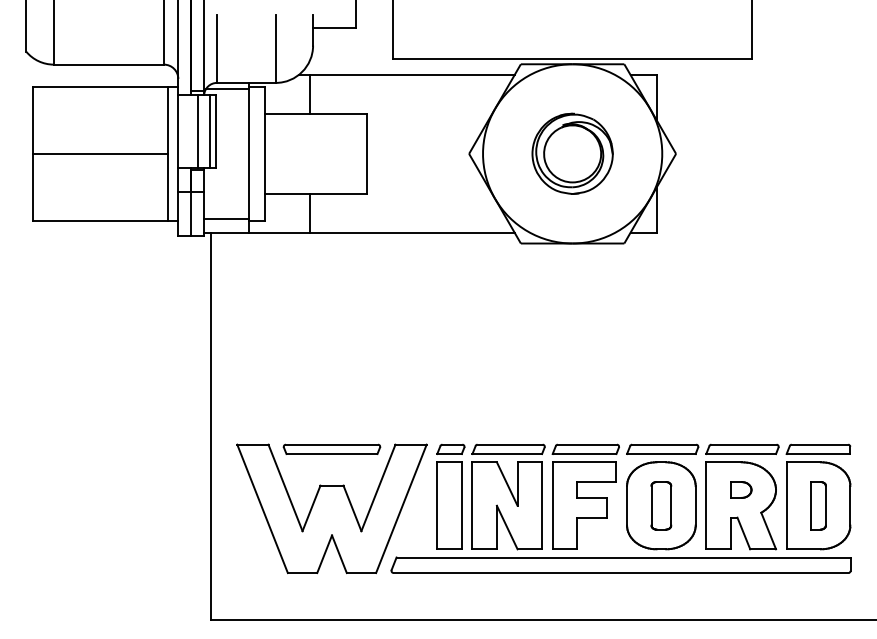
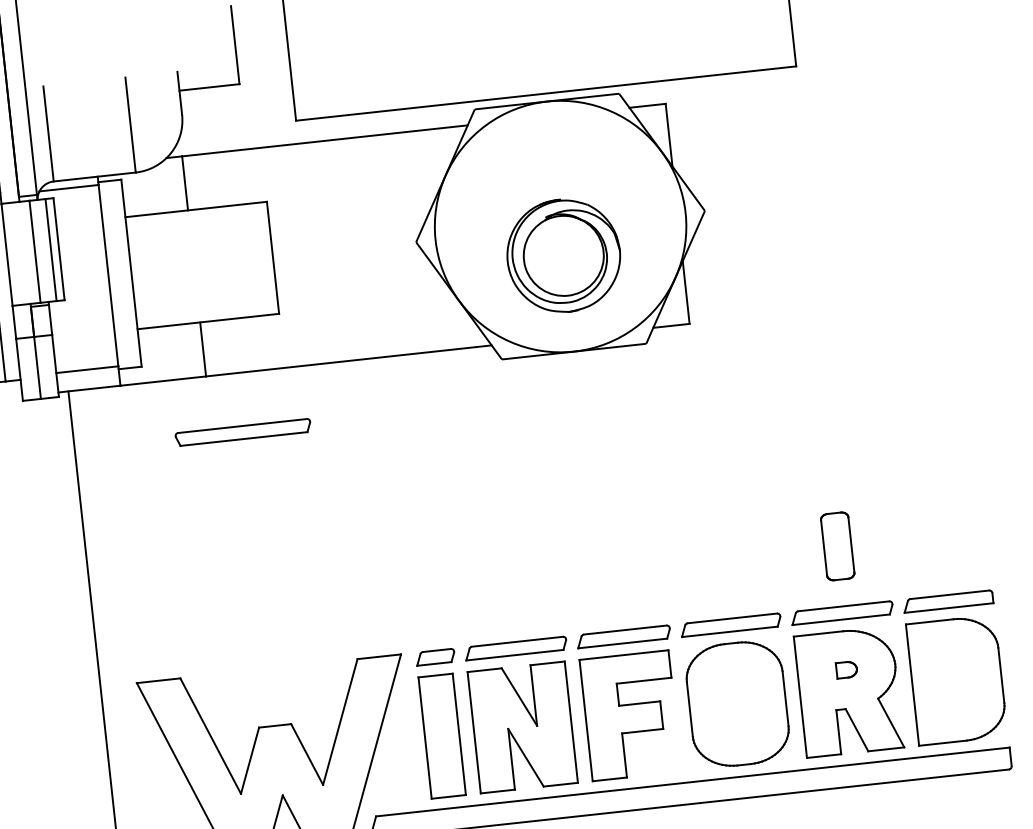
part: (572, 153) -> (563, 255), moved
part: (331, 448) -> (242, 431), moved
part: (741, 489) -> (847, 669), size x0.7
part: (661, 505) -> (837, 545), moved
part: (818, 505) -> (956, 679), removed

